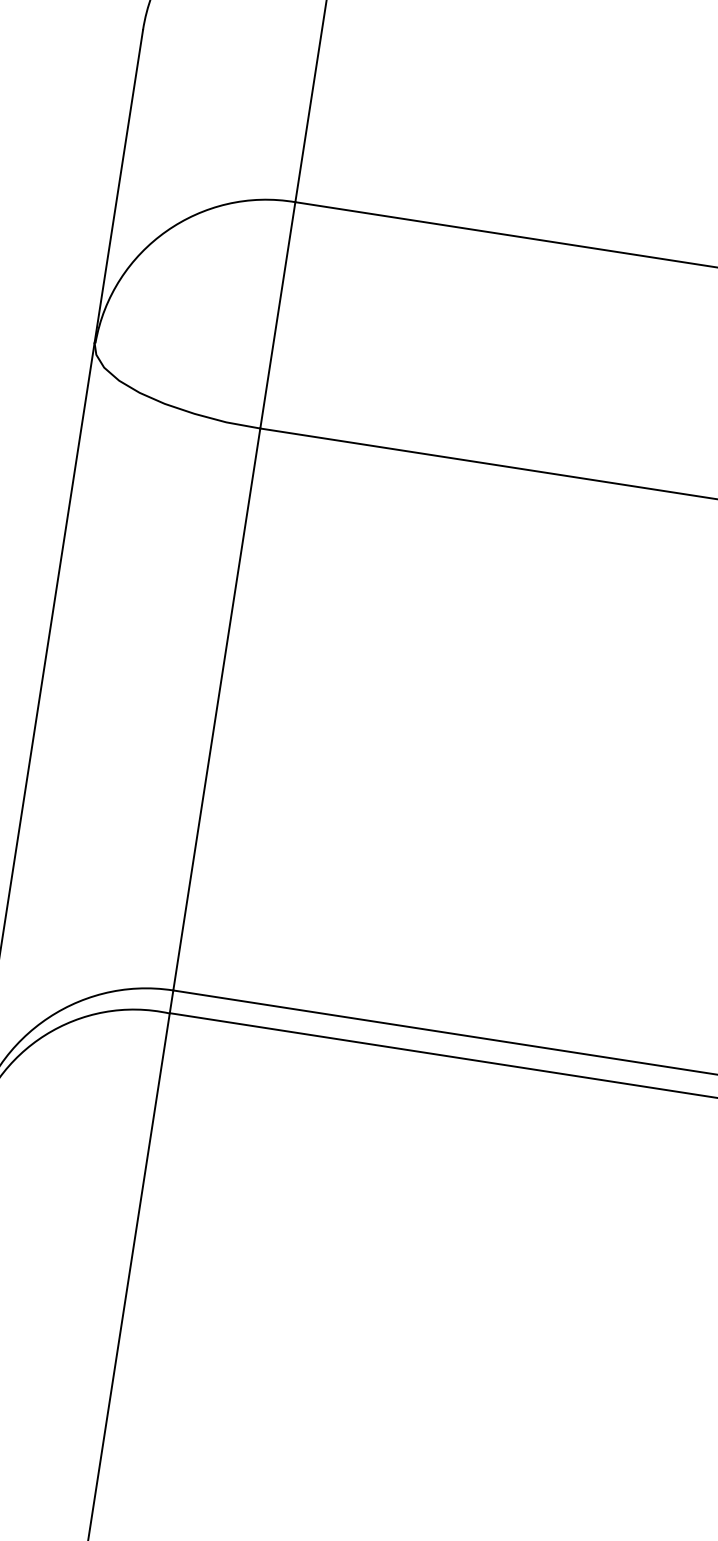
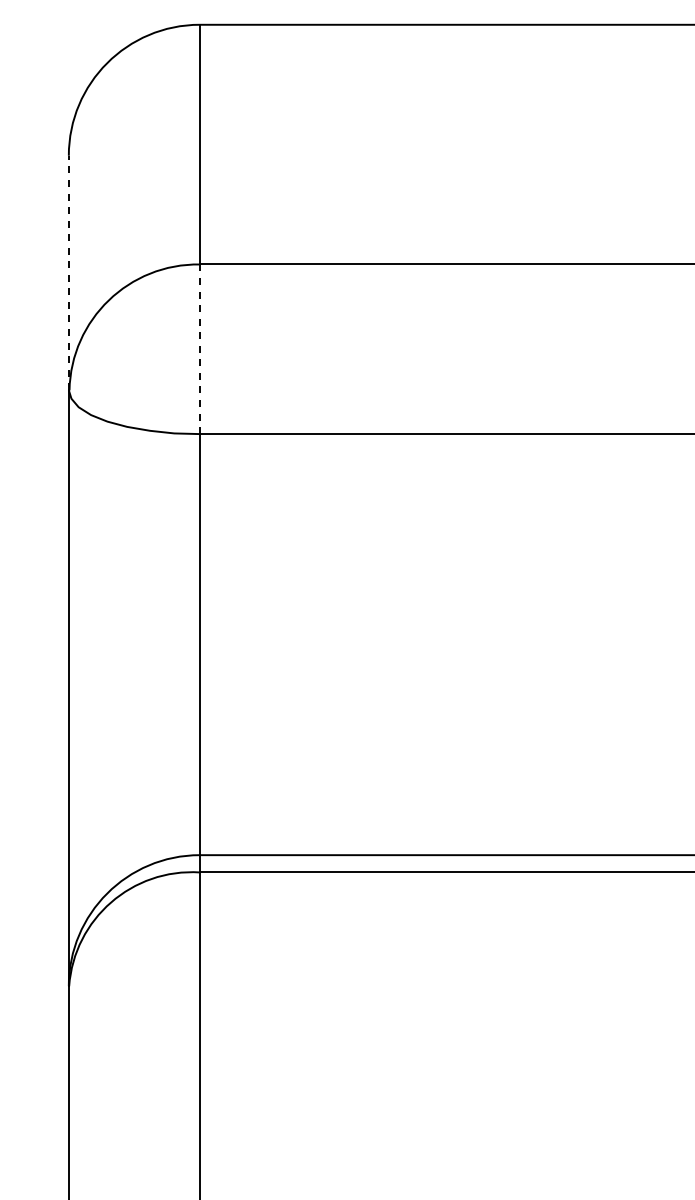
line: (118, 185) -> (68, 272), solid -> dashed
line: (277, 315) -> (199, 349), solid -> dashed

